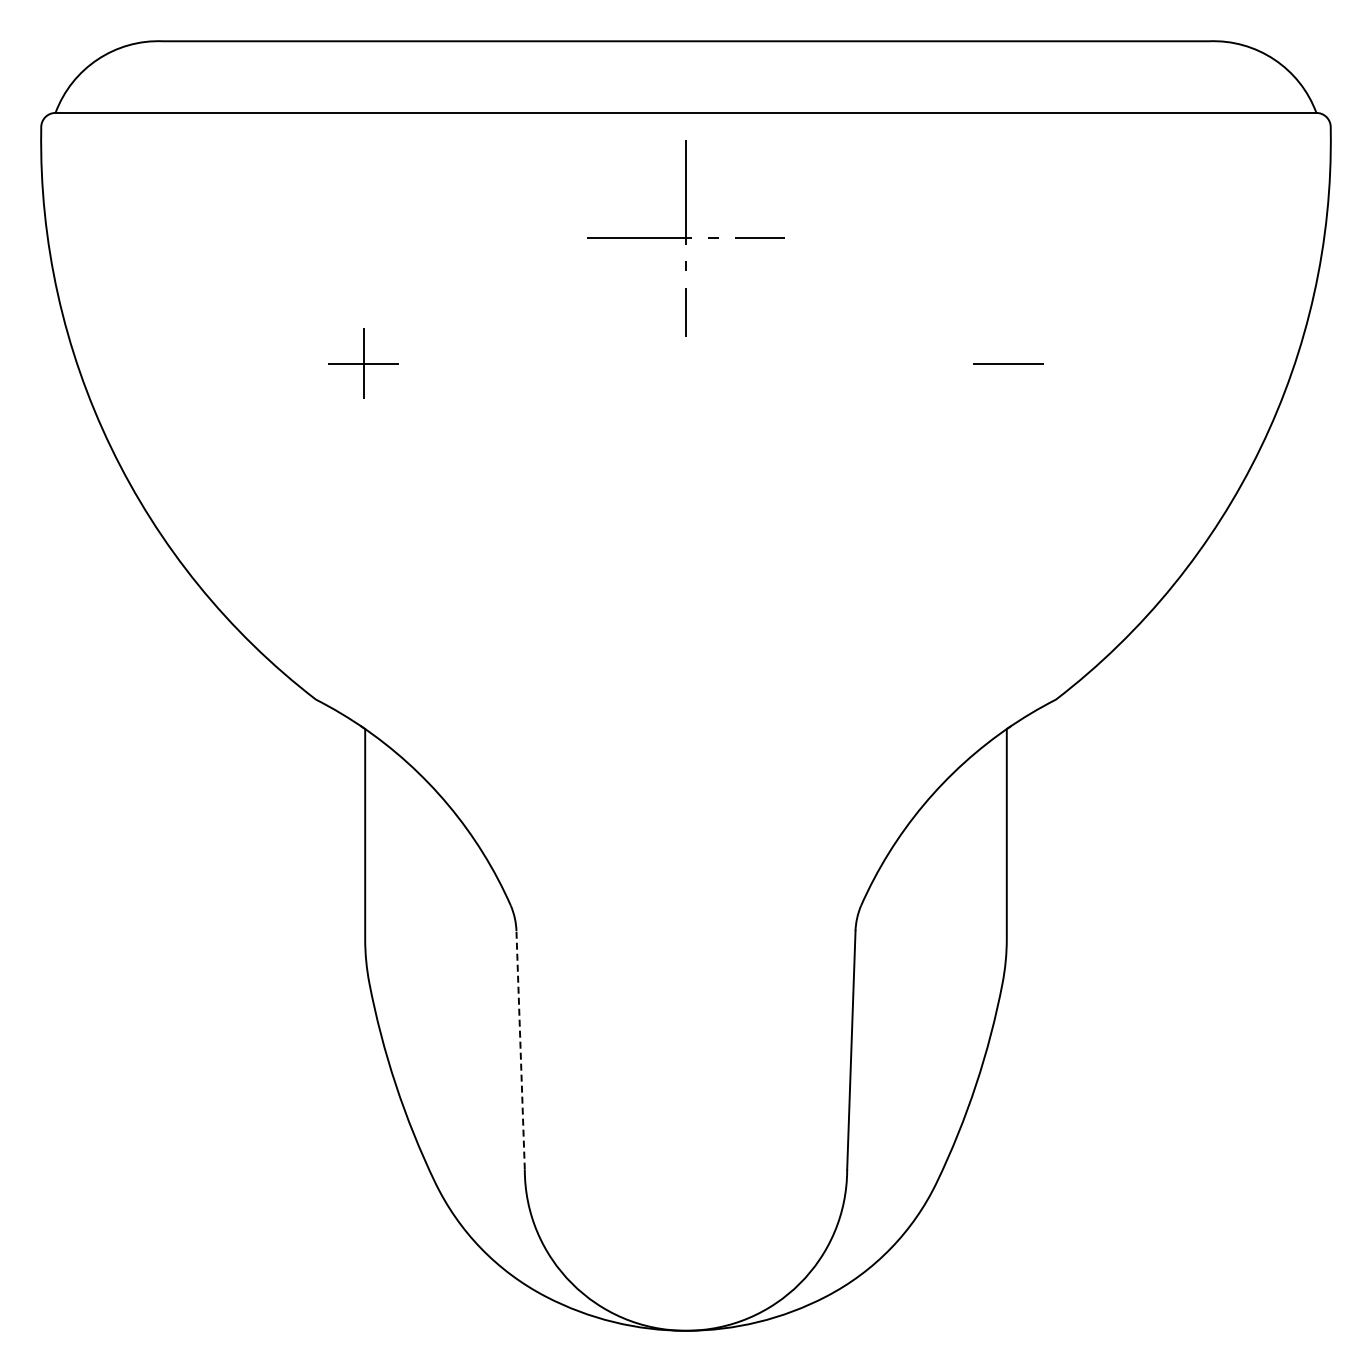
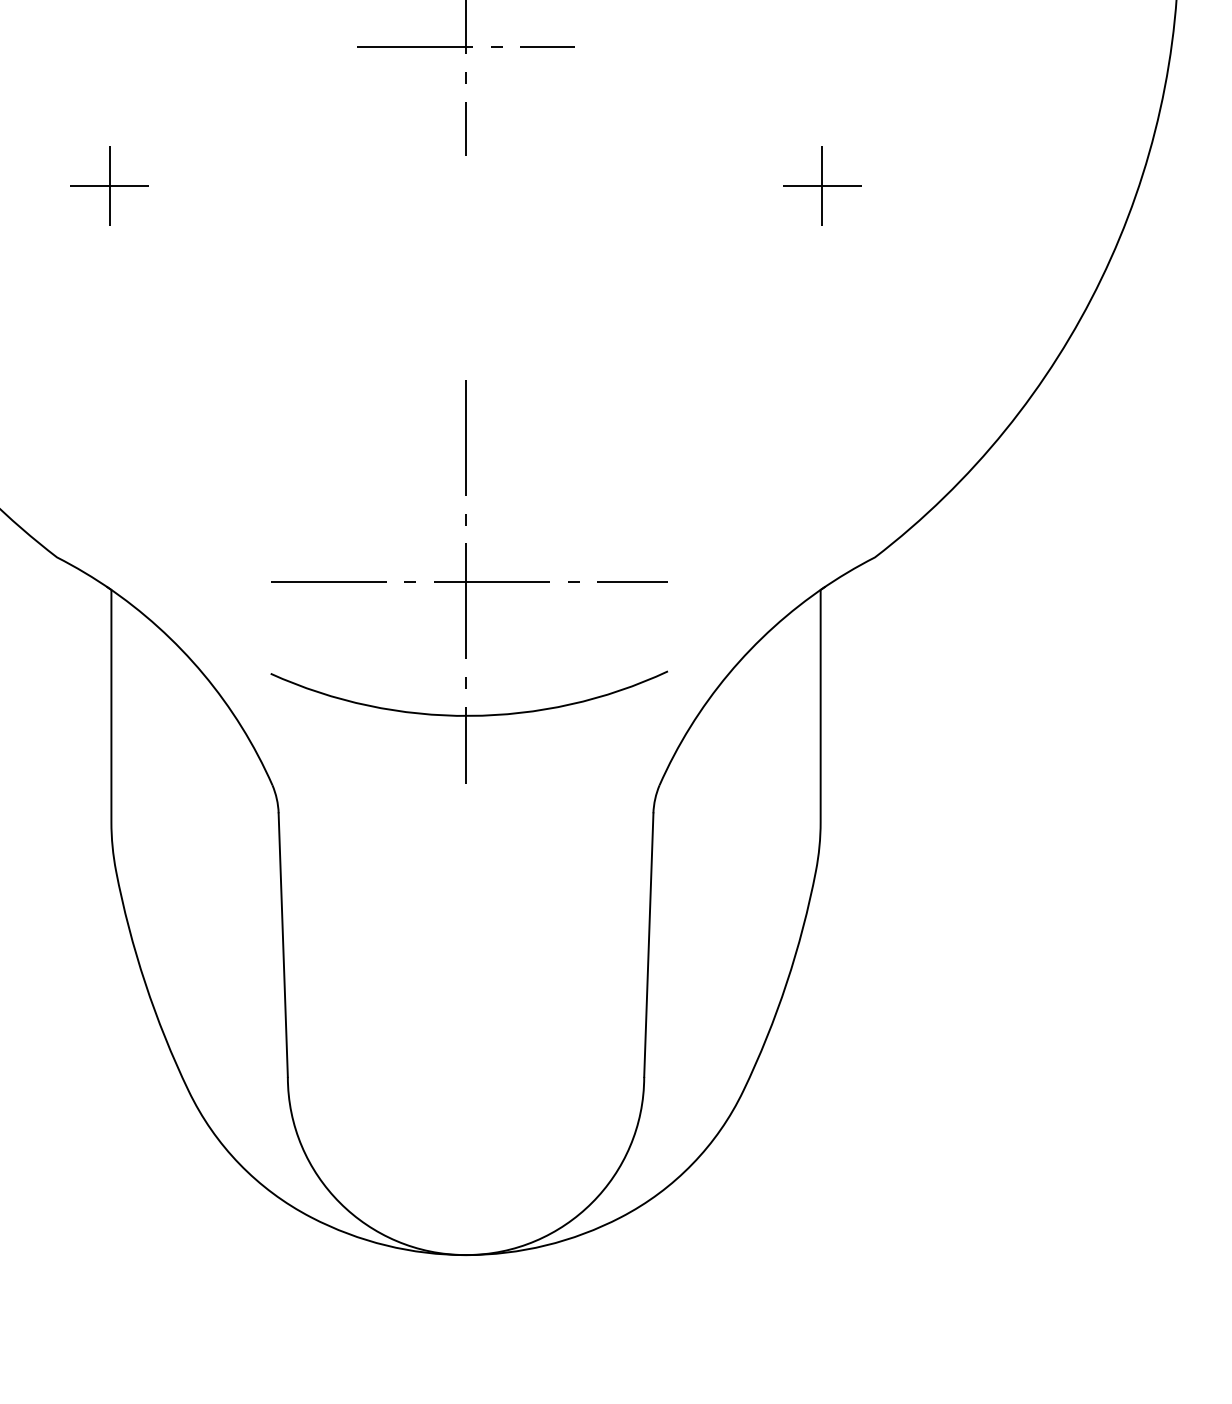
line: (1008, 363) -> (822, 185), added
part: (688, 721) -> (468, 581), added
line: (520, 1049) -> (283, 944), dashed -> solid

